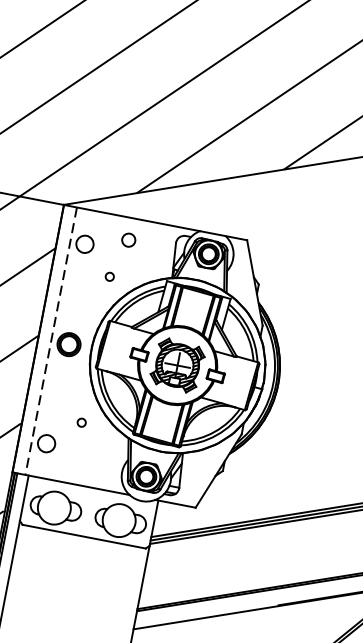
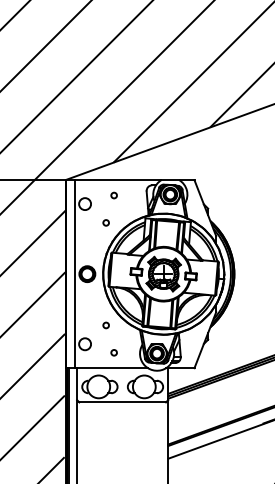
circle: (127, 239) -> (113, 195), size x0.62
line: (50, 341) -> (74, 274), dashed -> solid
circle: (84, 463) -> (113, 352), added

